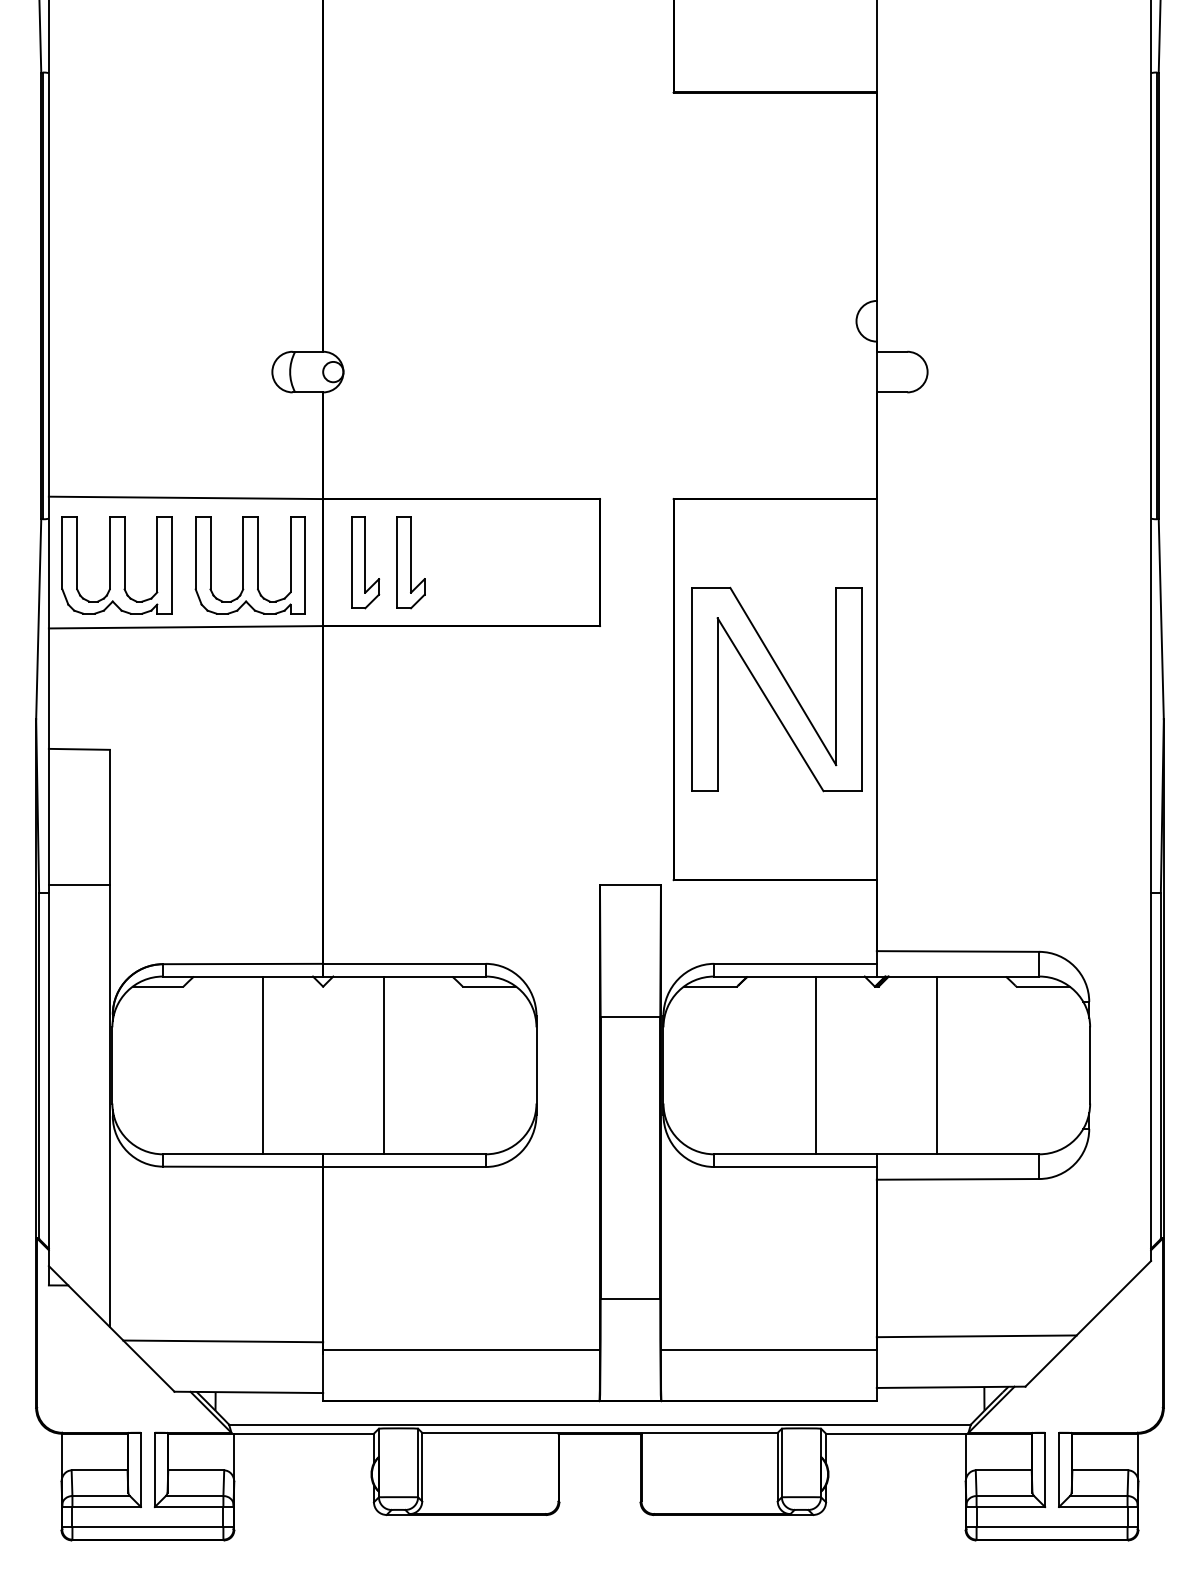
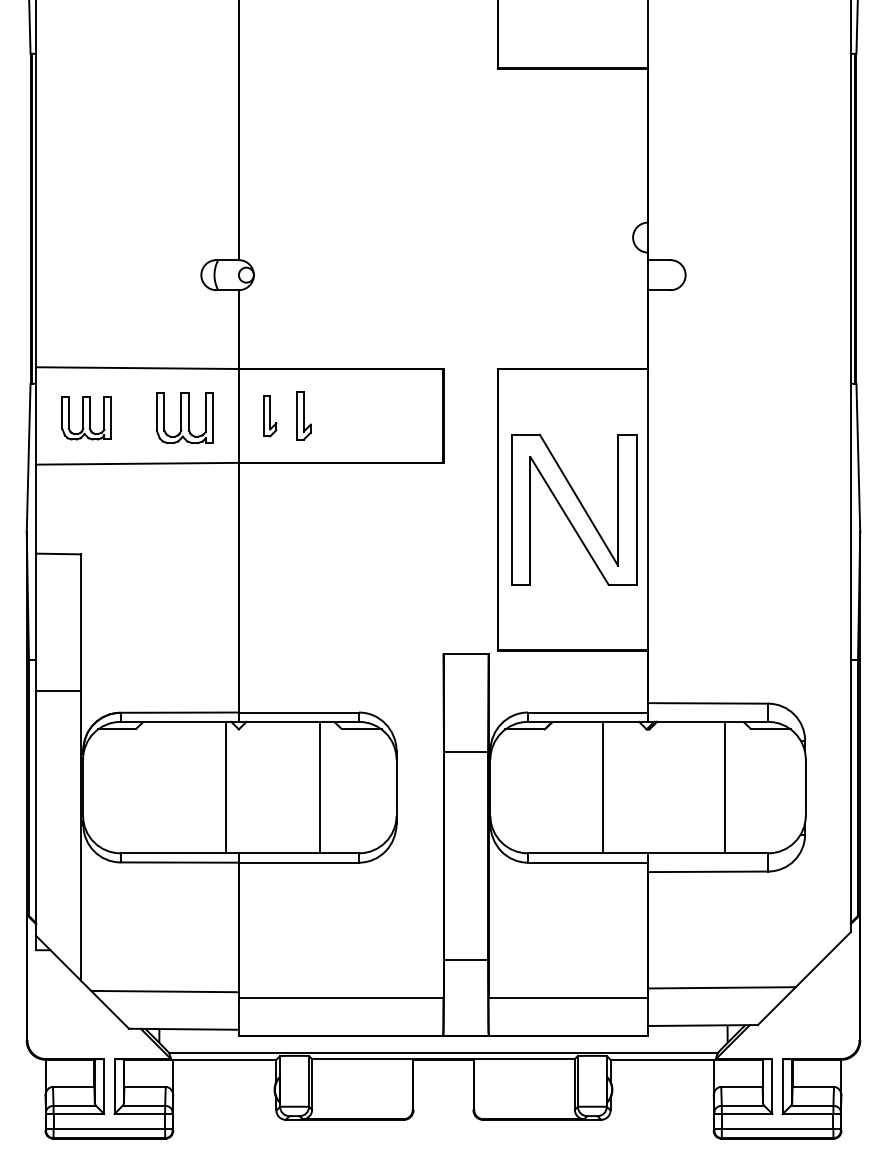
part: (365, 562) -> (270, 415), size x0.6
part: (410, 562) -> (303, 415), size x0.7
part: (116, 565) -> (86, 418), size x0.6
part: (249, 565) -> (184, 418), size x0.7
line: (78, 885) -> (58, 691), moved
line: (262, 1065) -> (225, 787), moved
line: (383, 1065) -> (319, 787), moved
line: (937, 1065) -> (724, 787), moved

